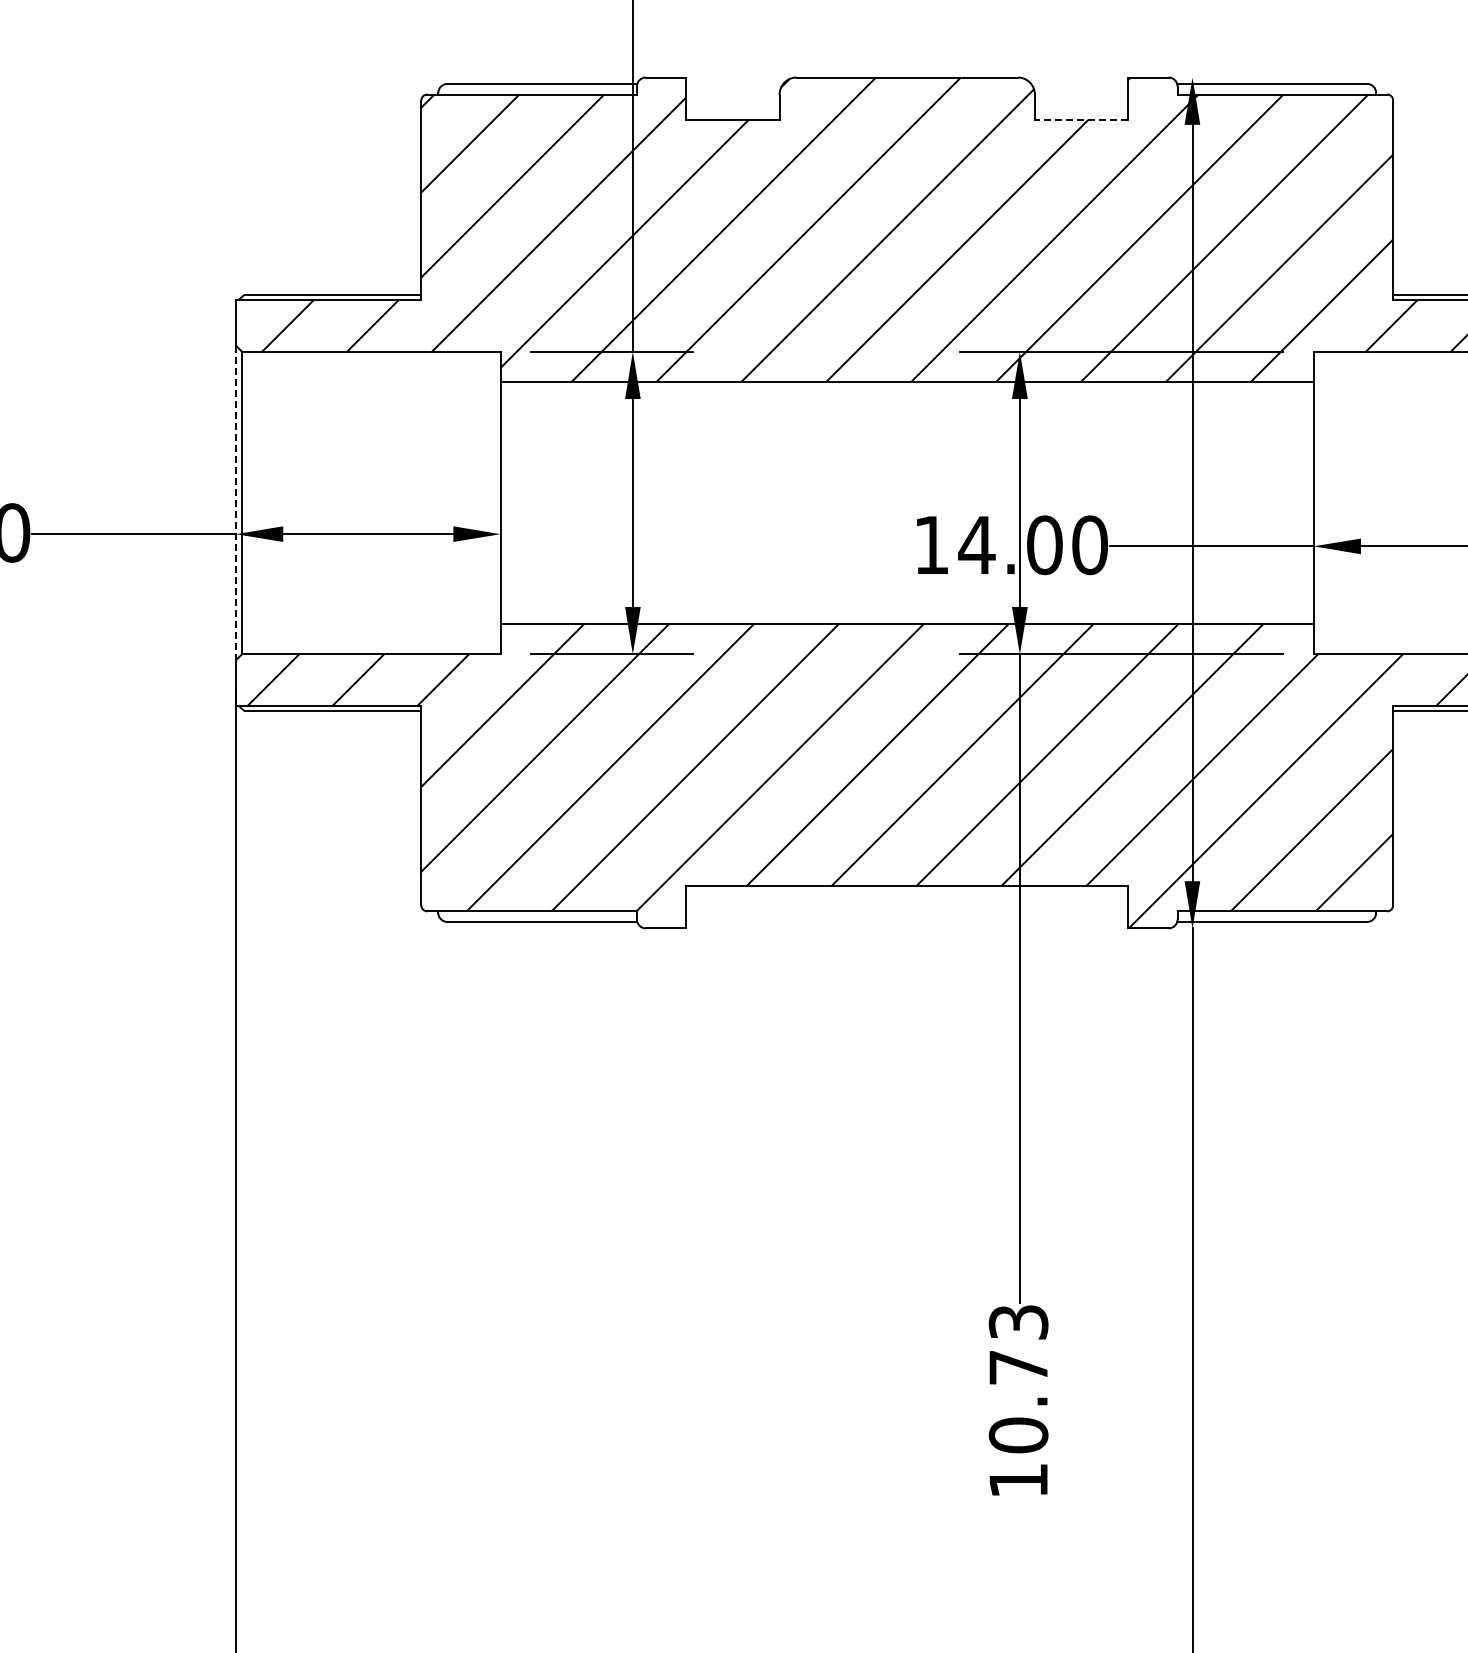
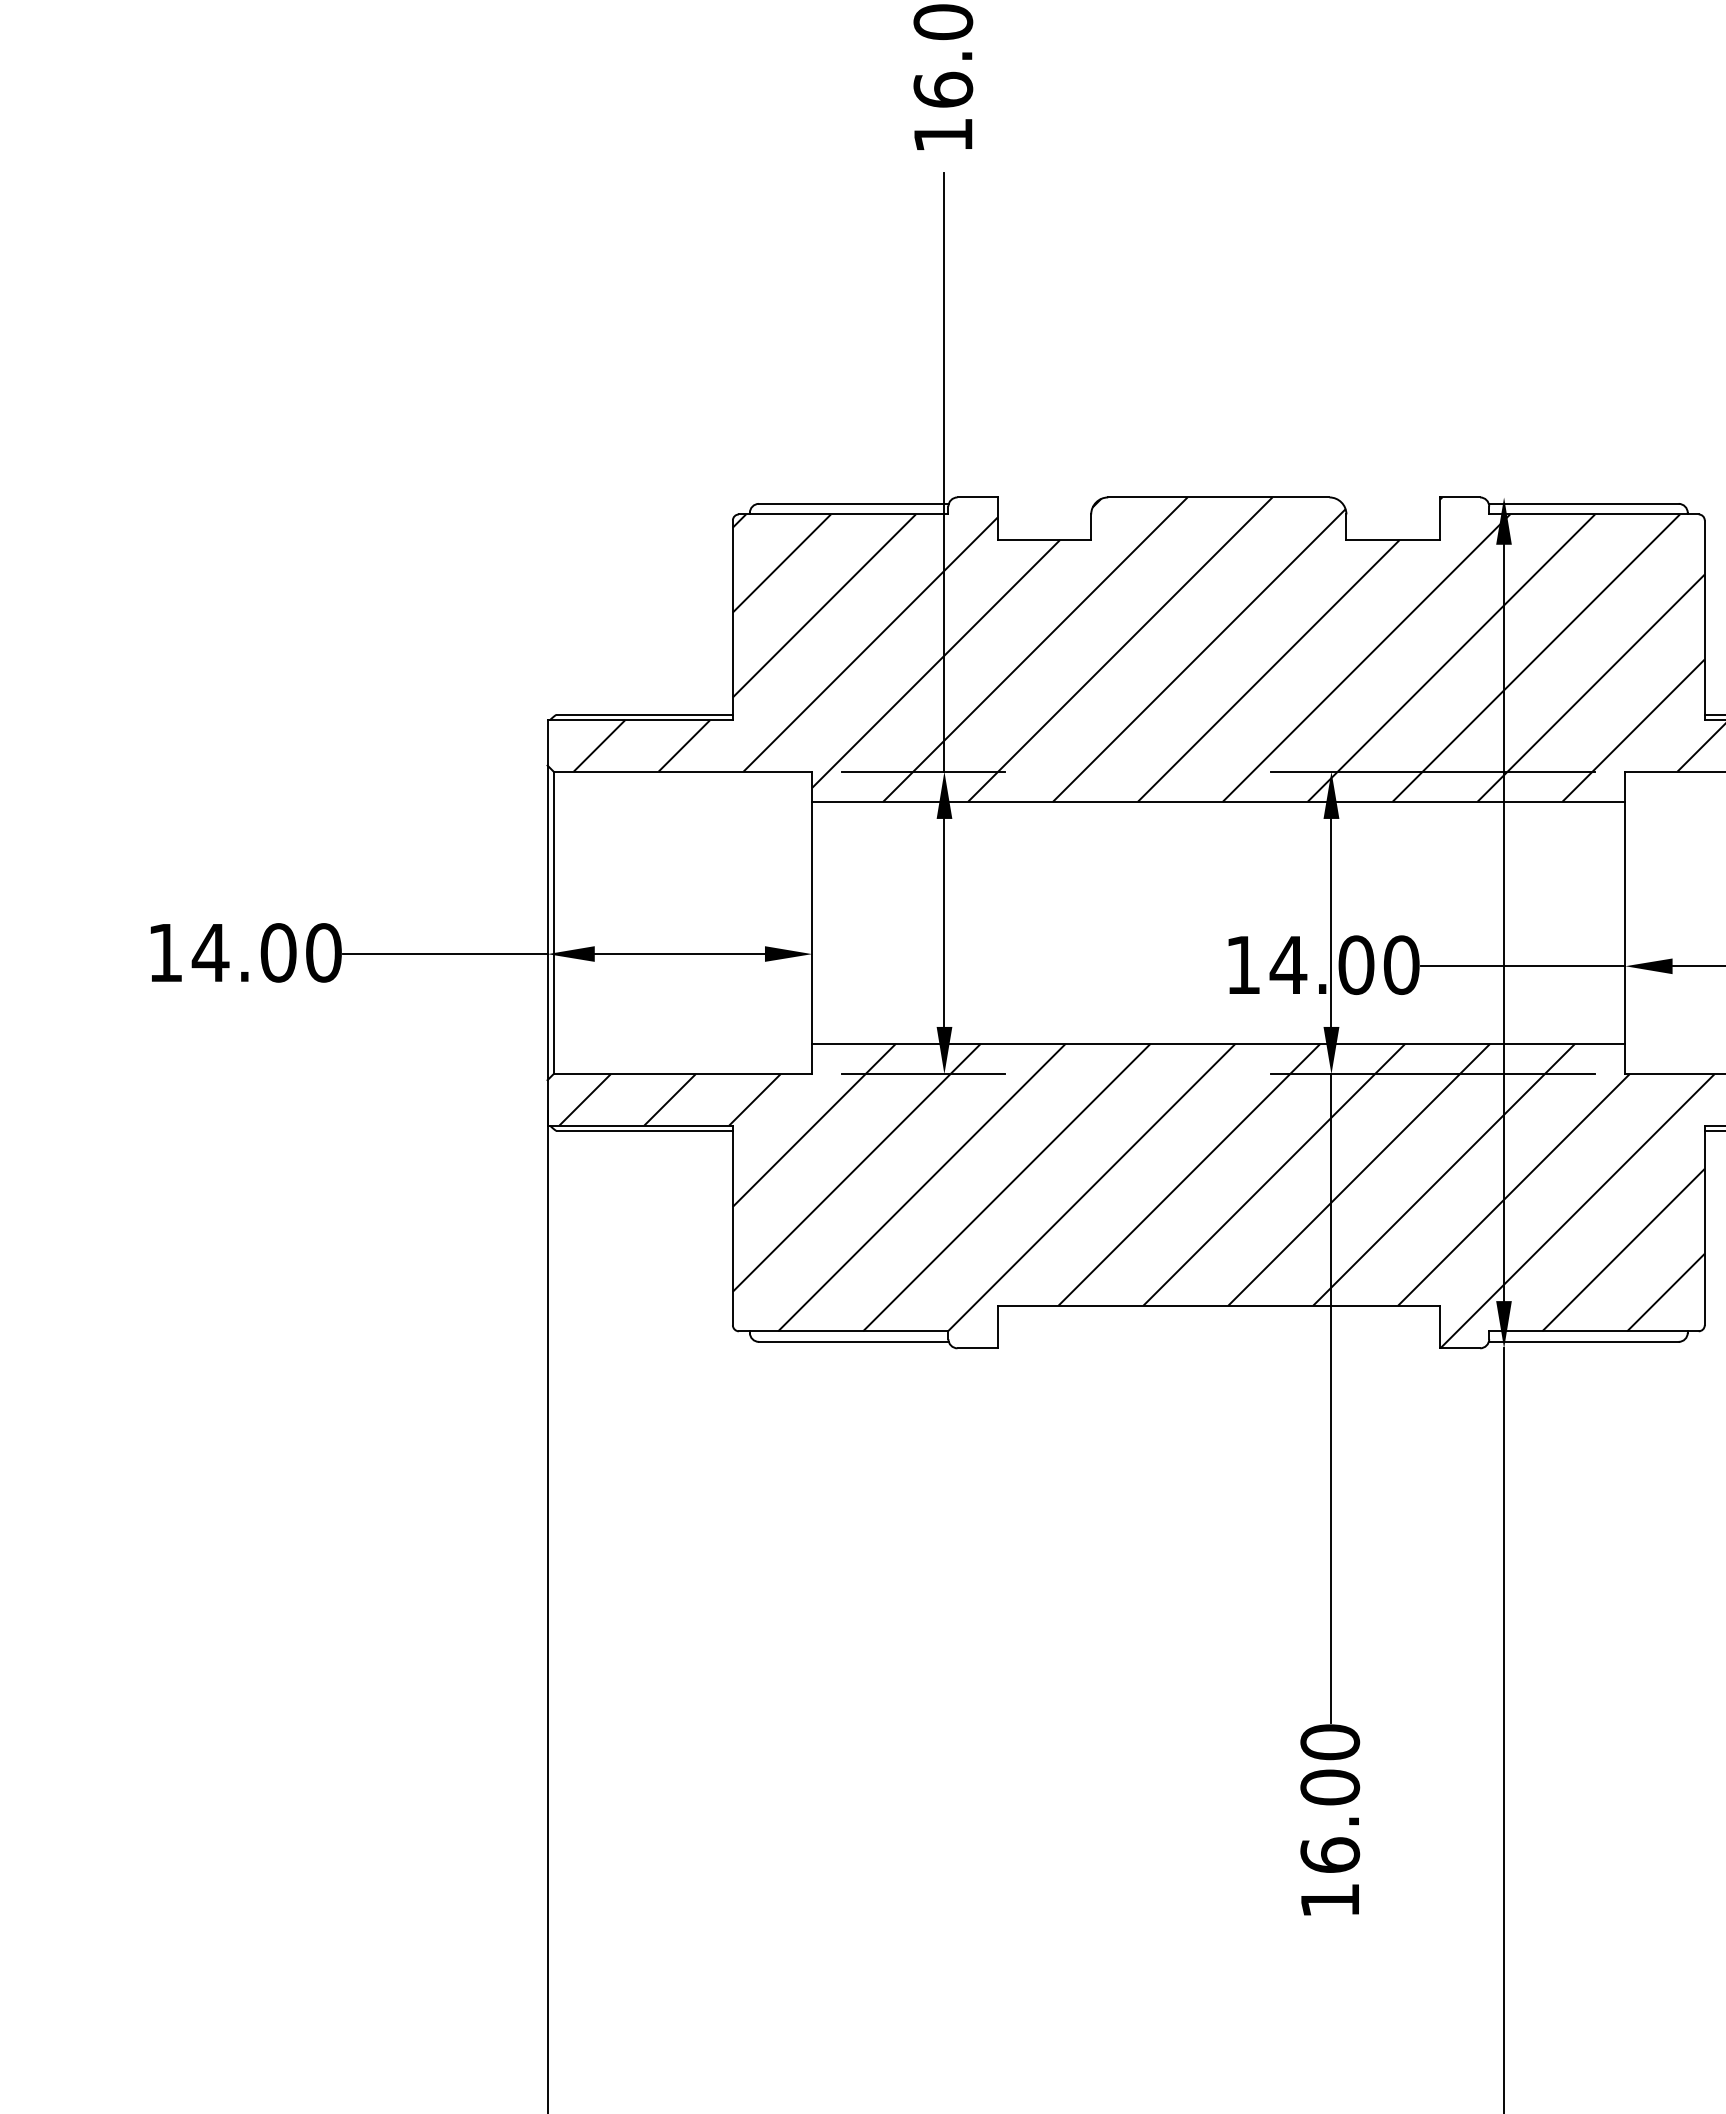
line: (1081, 119) -> (1393, 539), dashed -> solid
line: (235, 503) -> (547, 923), dashed -> solid
text: (1018, 1378) -> (1330, 1798), 10.73 -> 16.00

